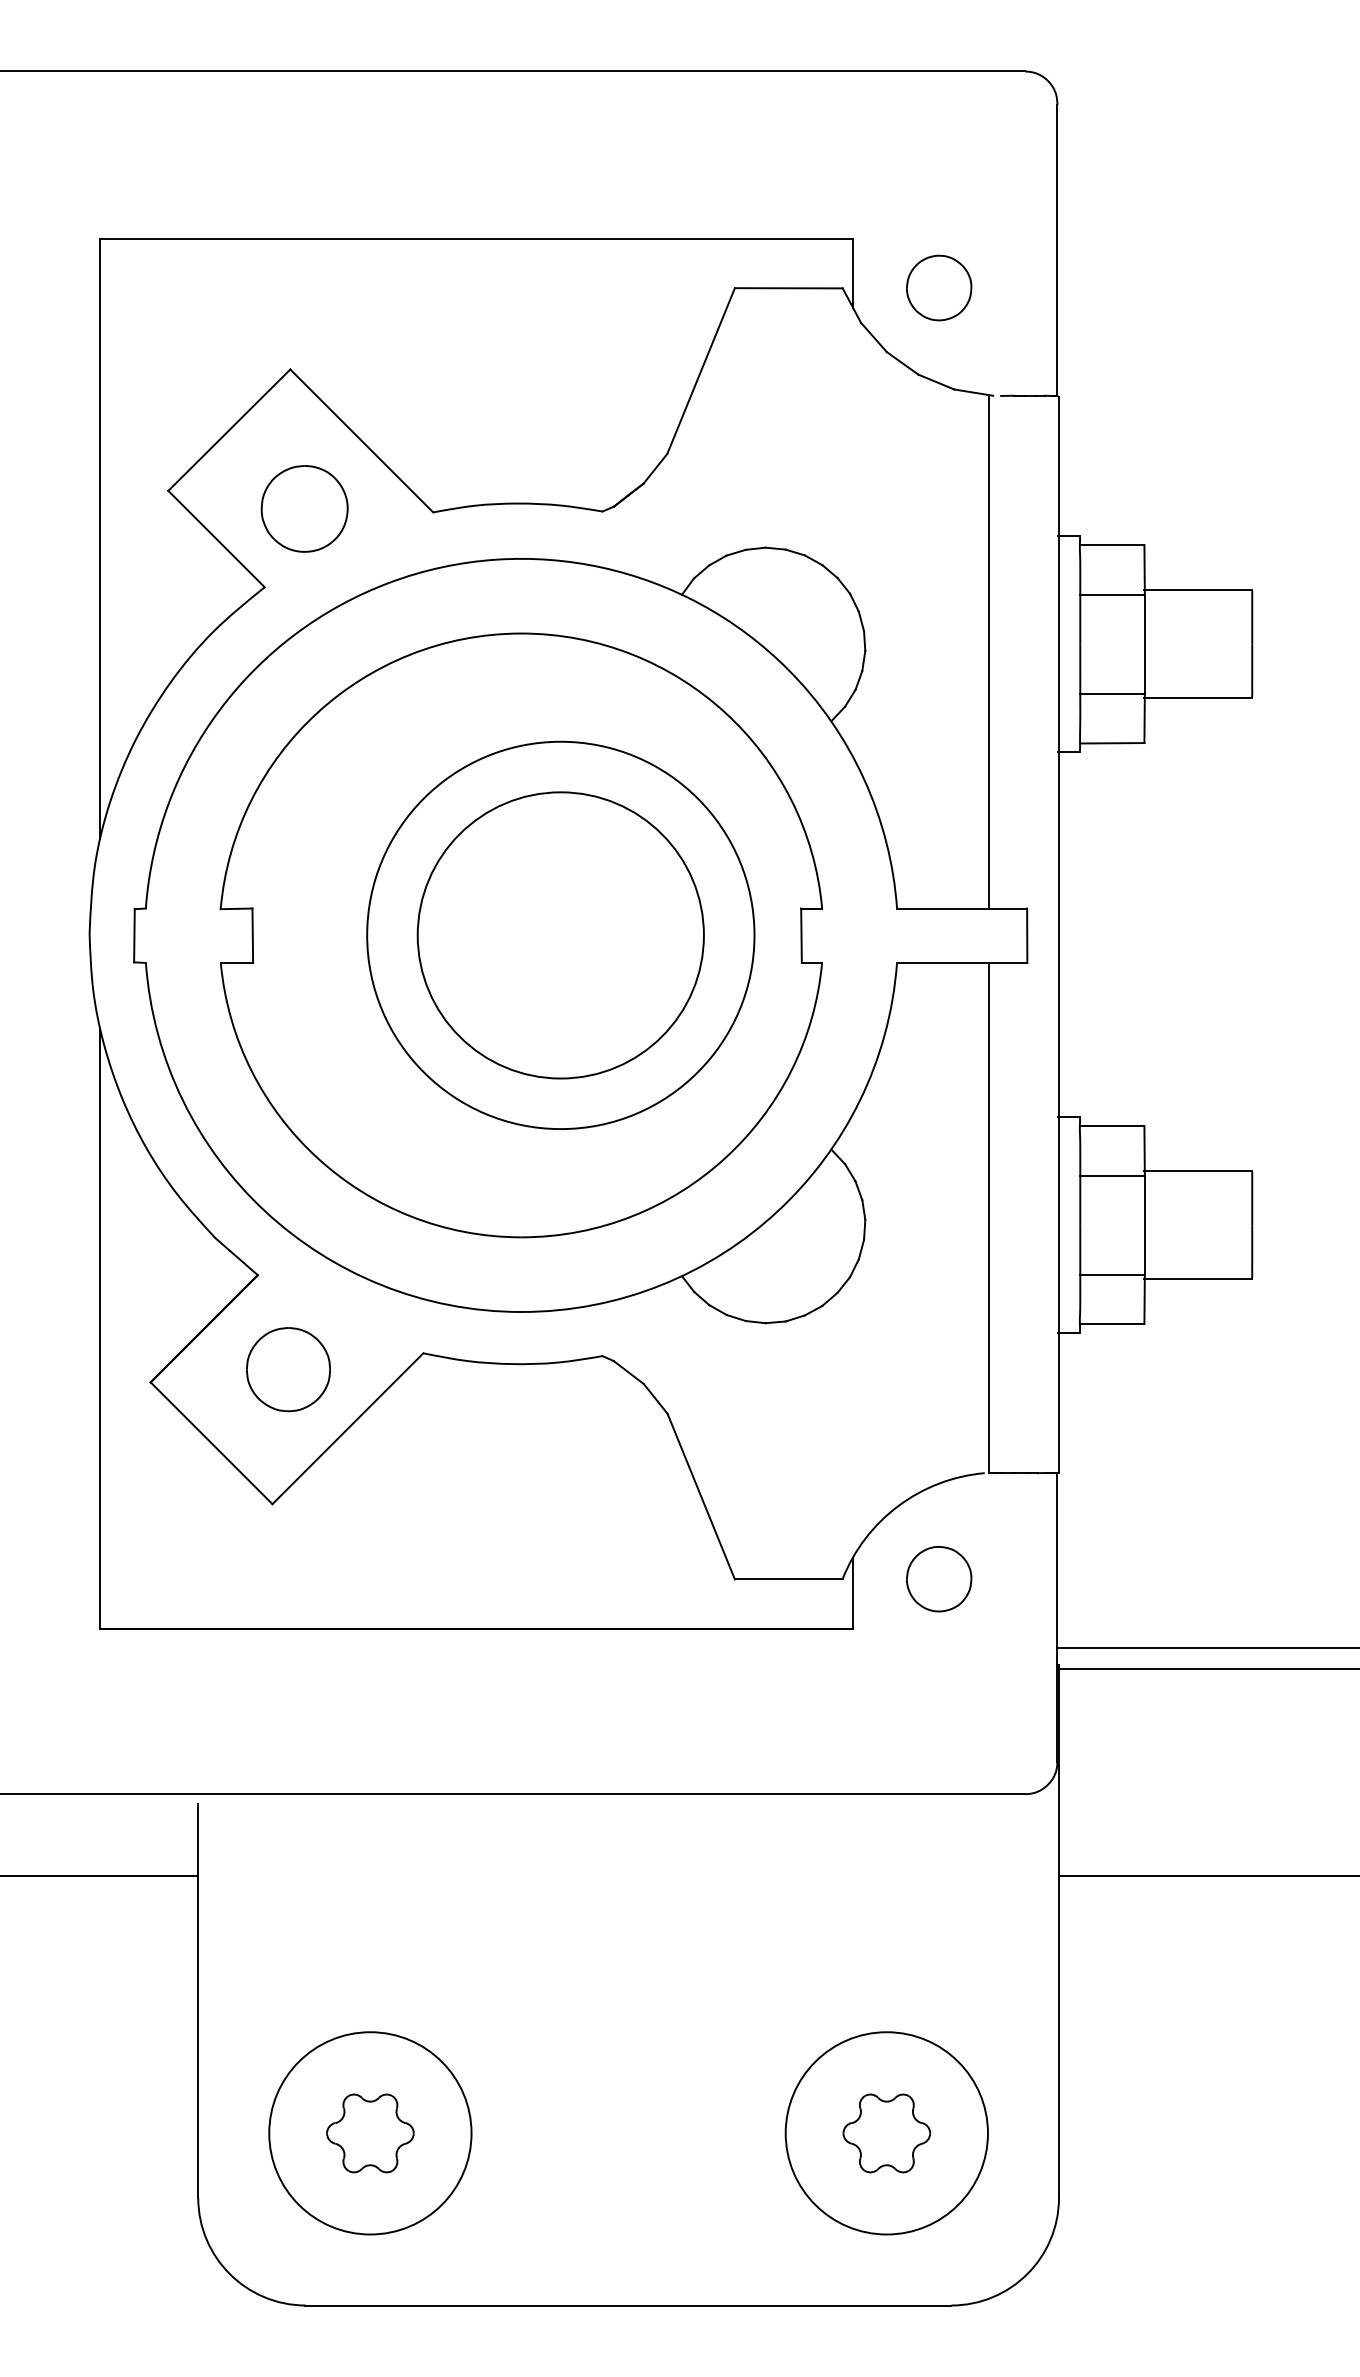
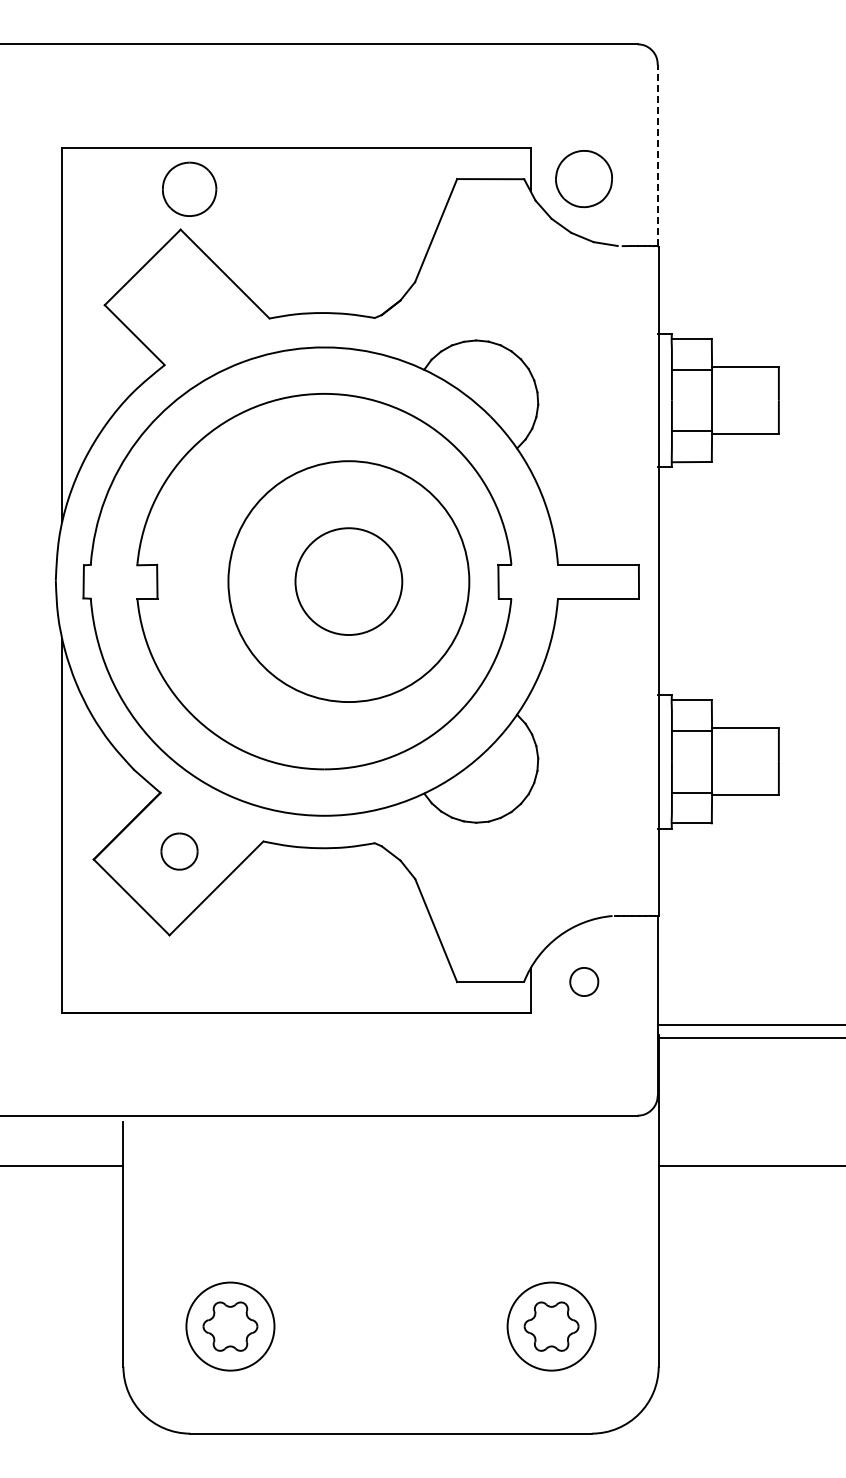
line: (1057, 250) -> (657, 155), solid -> dashed
part: (939, 287) -> (584, 178), size x1.4
part: (304, 507) -> (189, 188), moved
line: (989, 652) -> (615, 405), removed
circle: (560, 935) -> (348, 581), size x0.6
line: (989, 1218) -> (615, 757), removed
part: (288, 1369) -> (179, 851), size x0.7
part: (939, 1578) -> (584, 981), size x0.7
circle: (370, 2133) -> (230, 1326), size x0.7
circle: (886, 2133) -> (551, 1326), size x0.7

